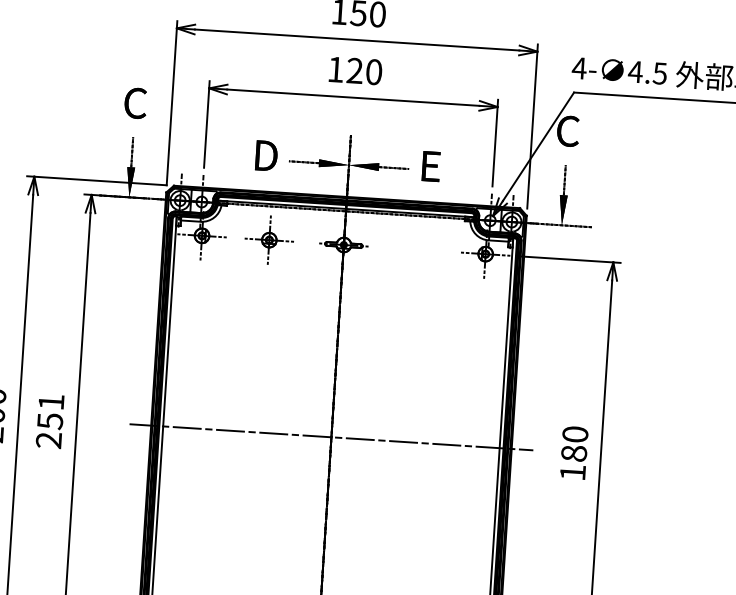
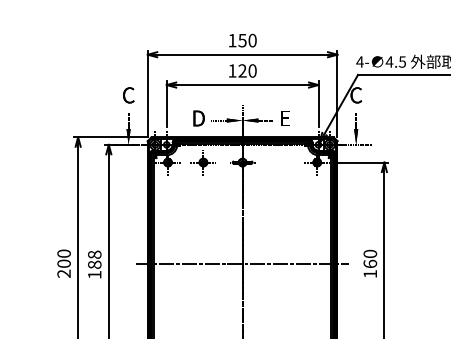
text: (49, 420) -> (94, 264), 251 -> 188
text: (572, 452) -> (369, 263), 180 -> 160

